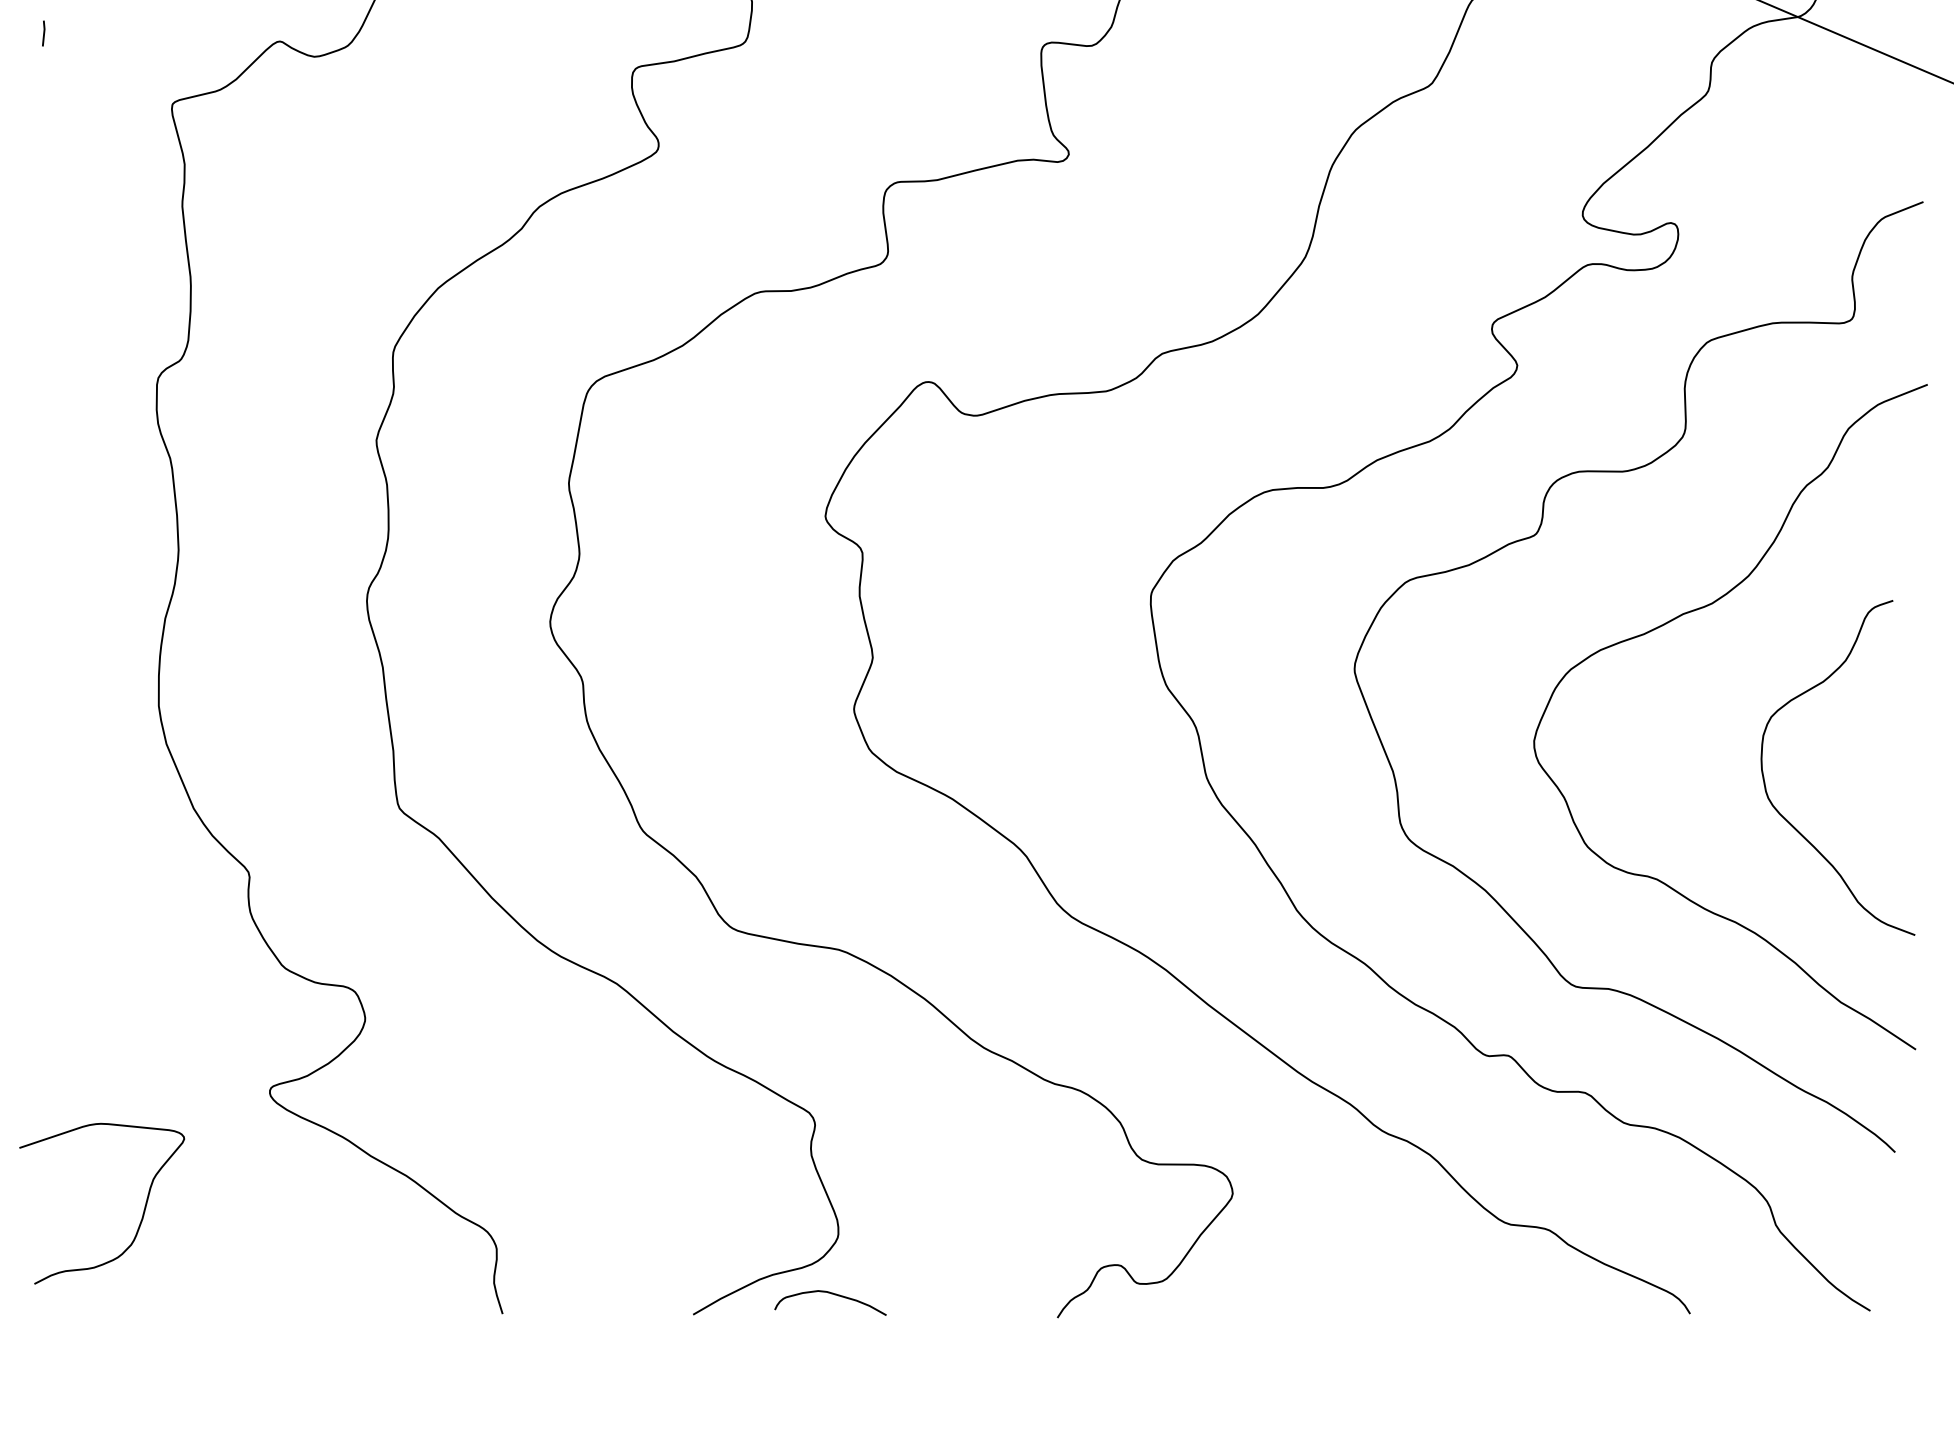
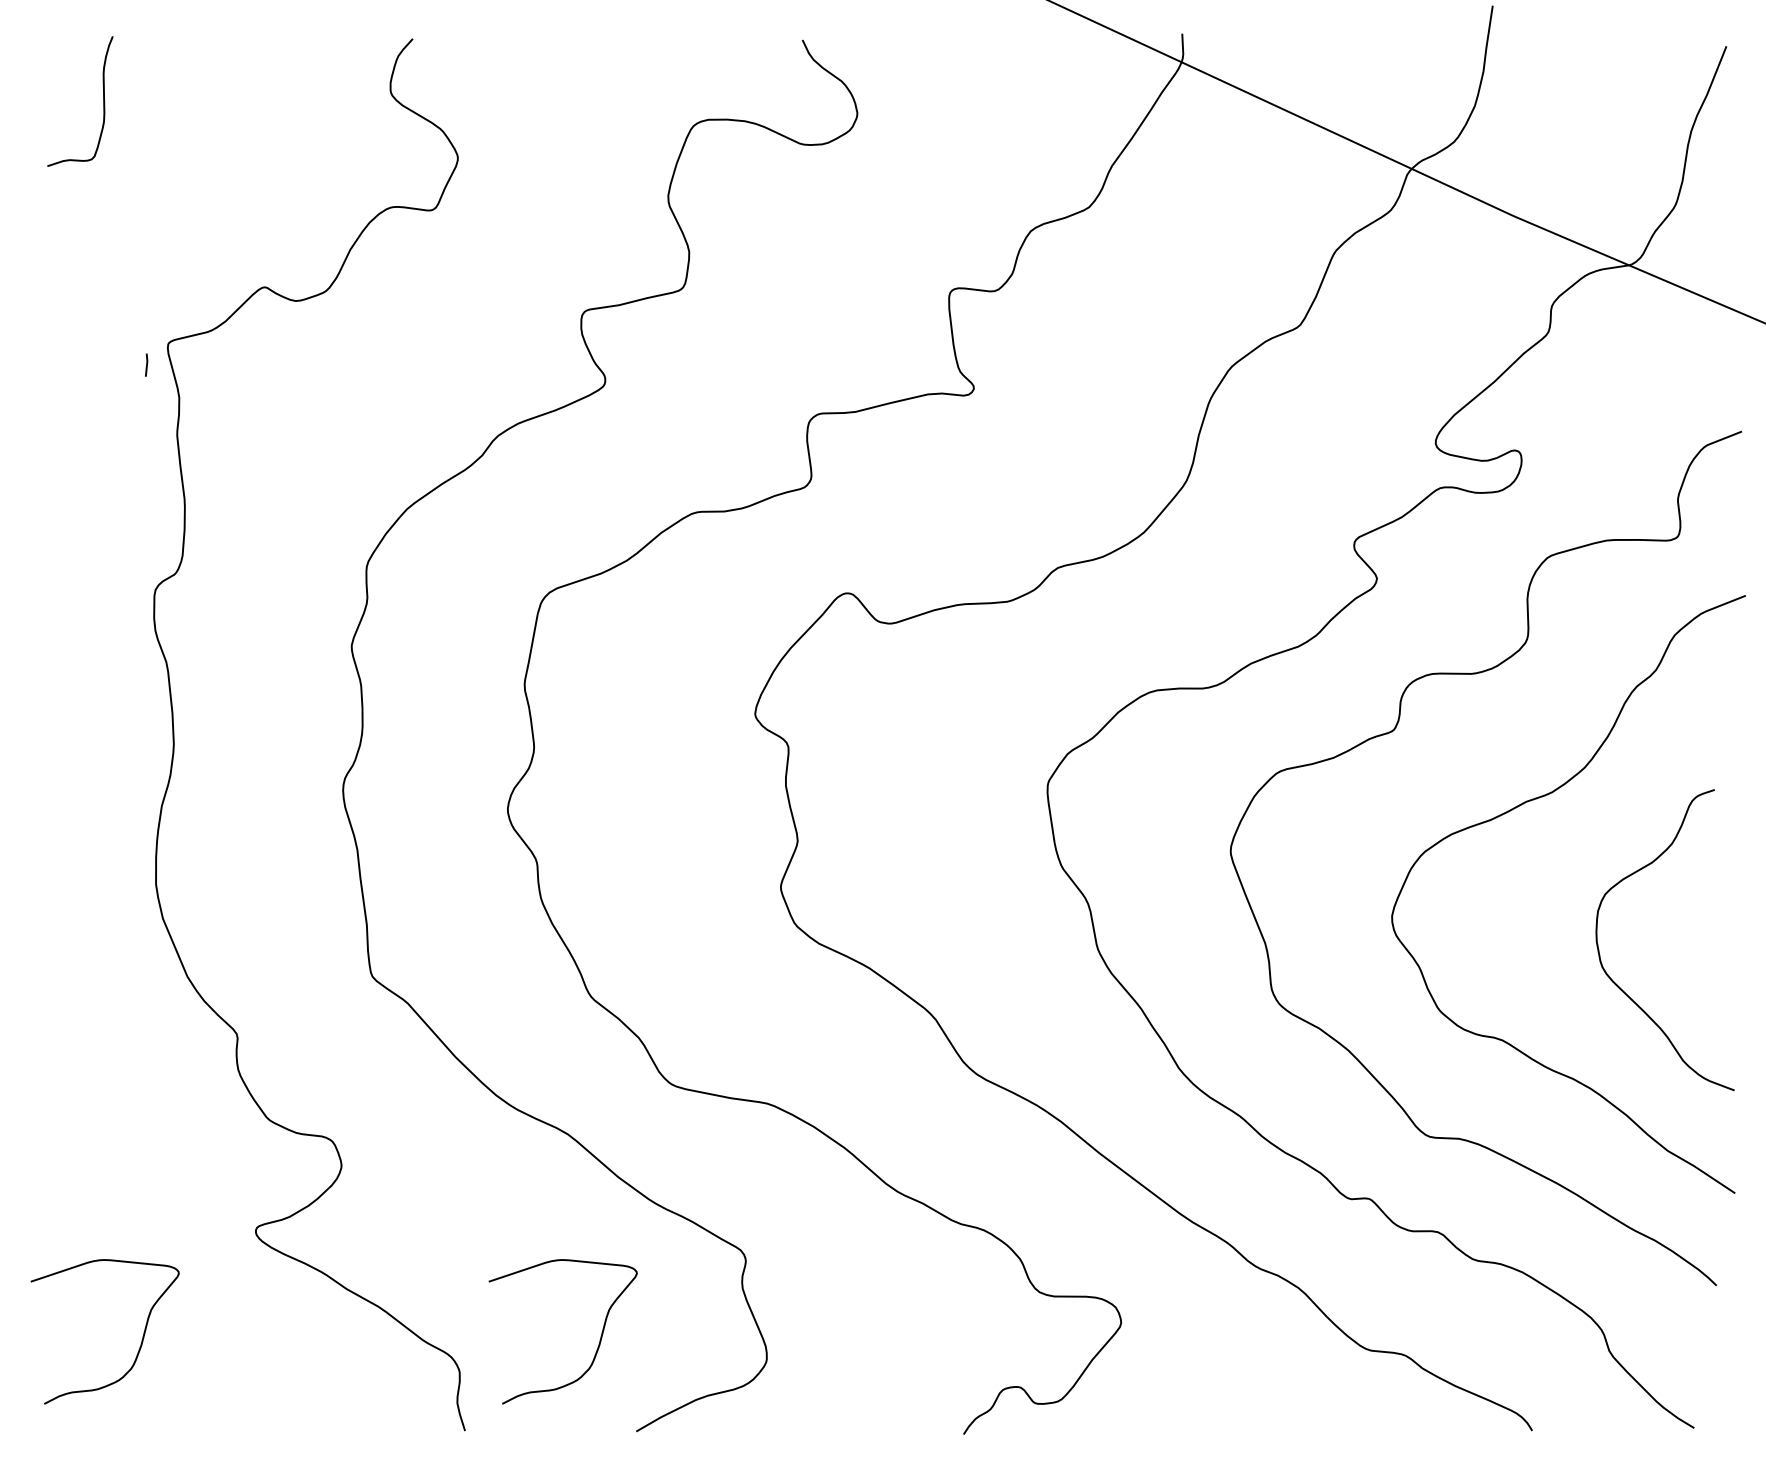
line: (43, 32) -> (146, 364), moved
curve: (652, 1213) -> (599, 1340), added
curve: (831, 1294) -> (760, 1413), removed

